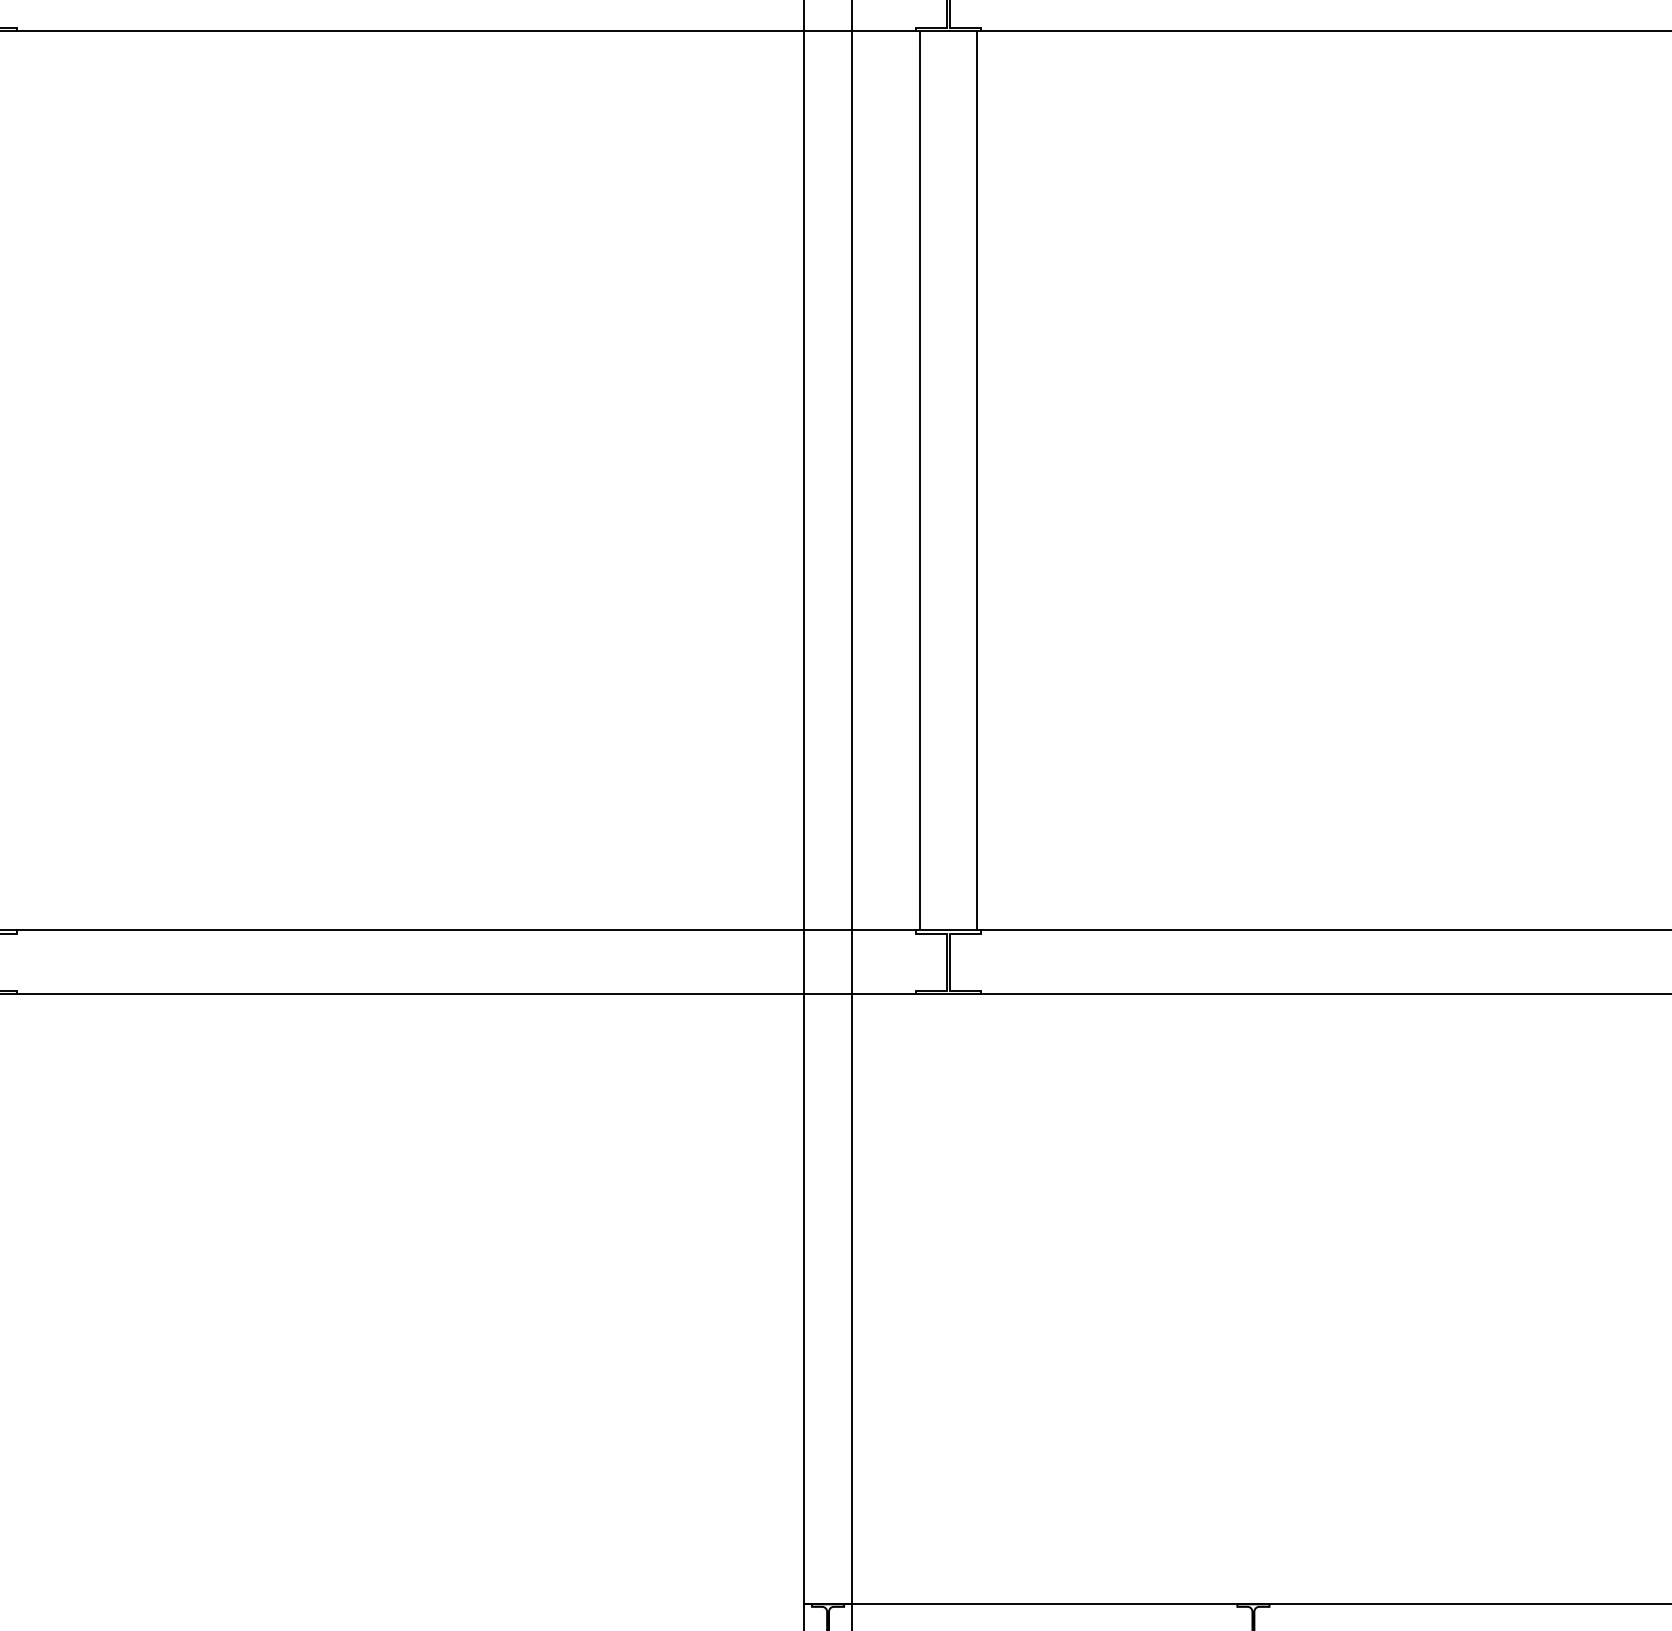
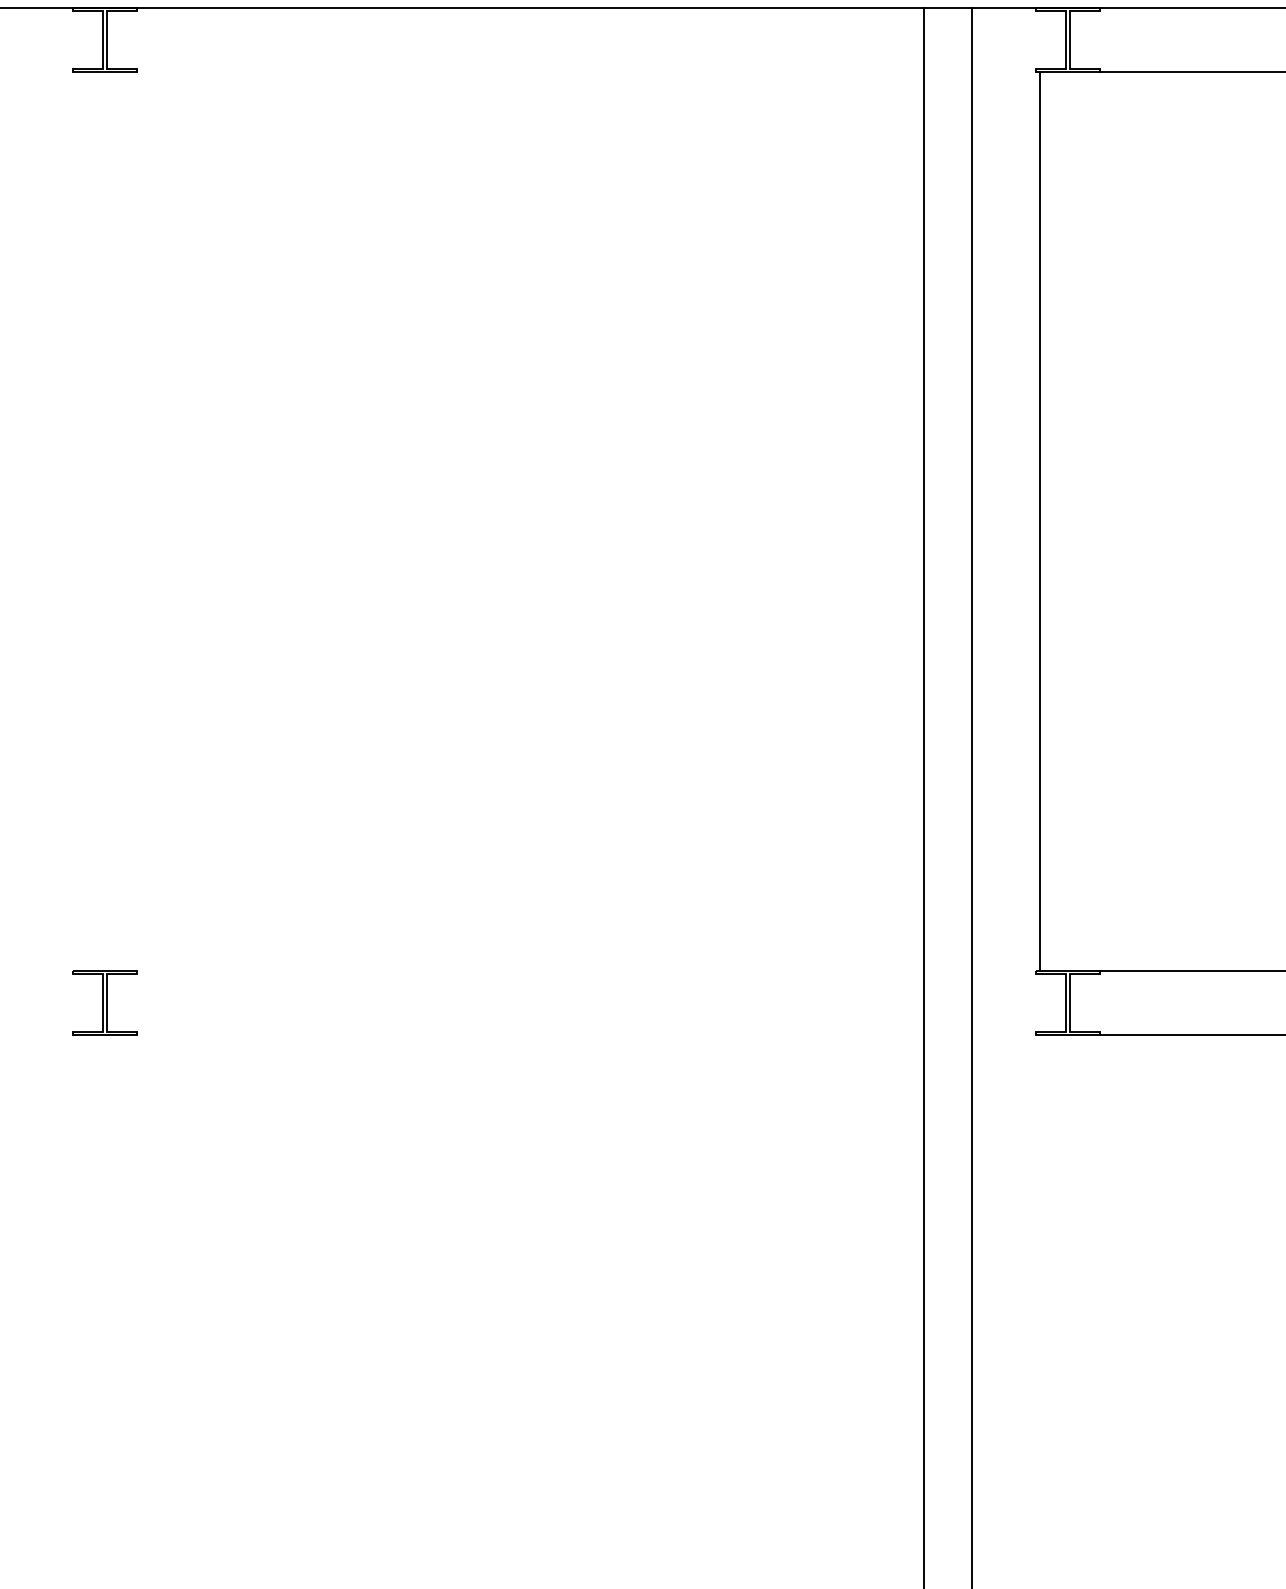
line: (466, 31) -> (585, 72), removed
line: (976, 480) -> (1095, 521), removed
line: (466, 930) -> (585, 971), removed
line: (466, 994) -> (585, 1035), removed

